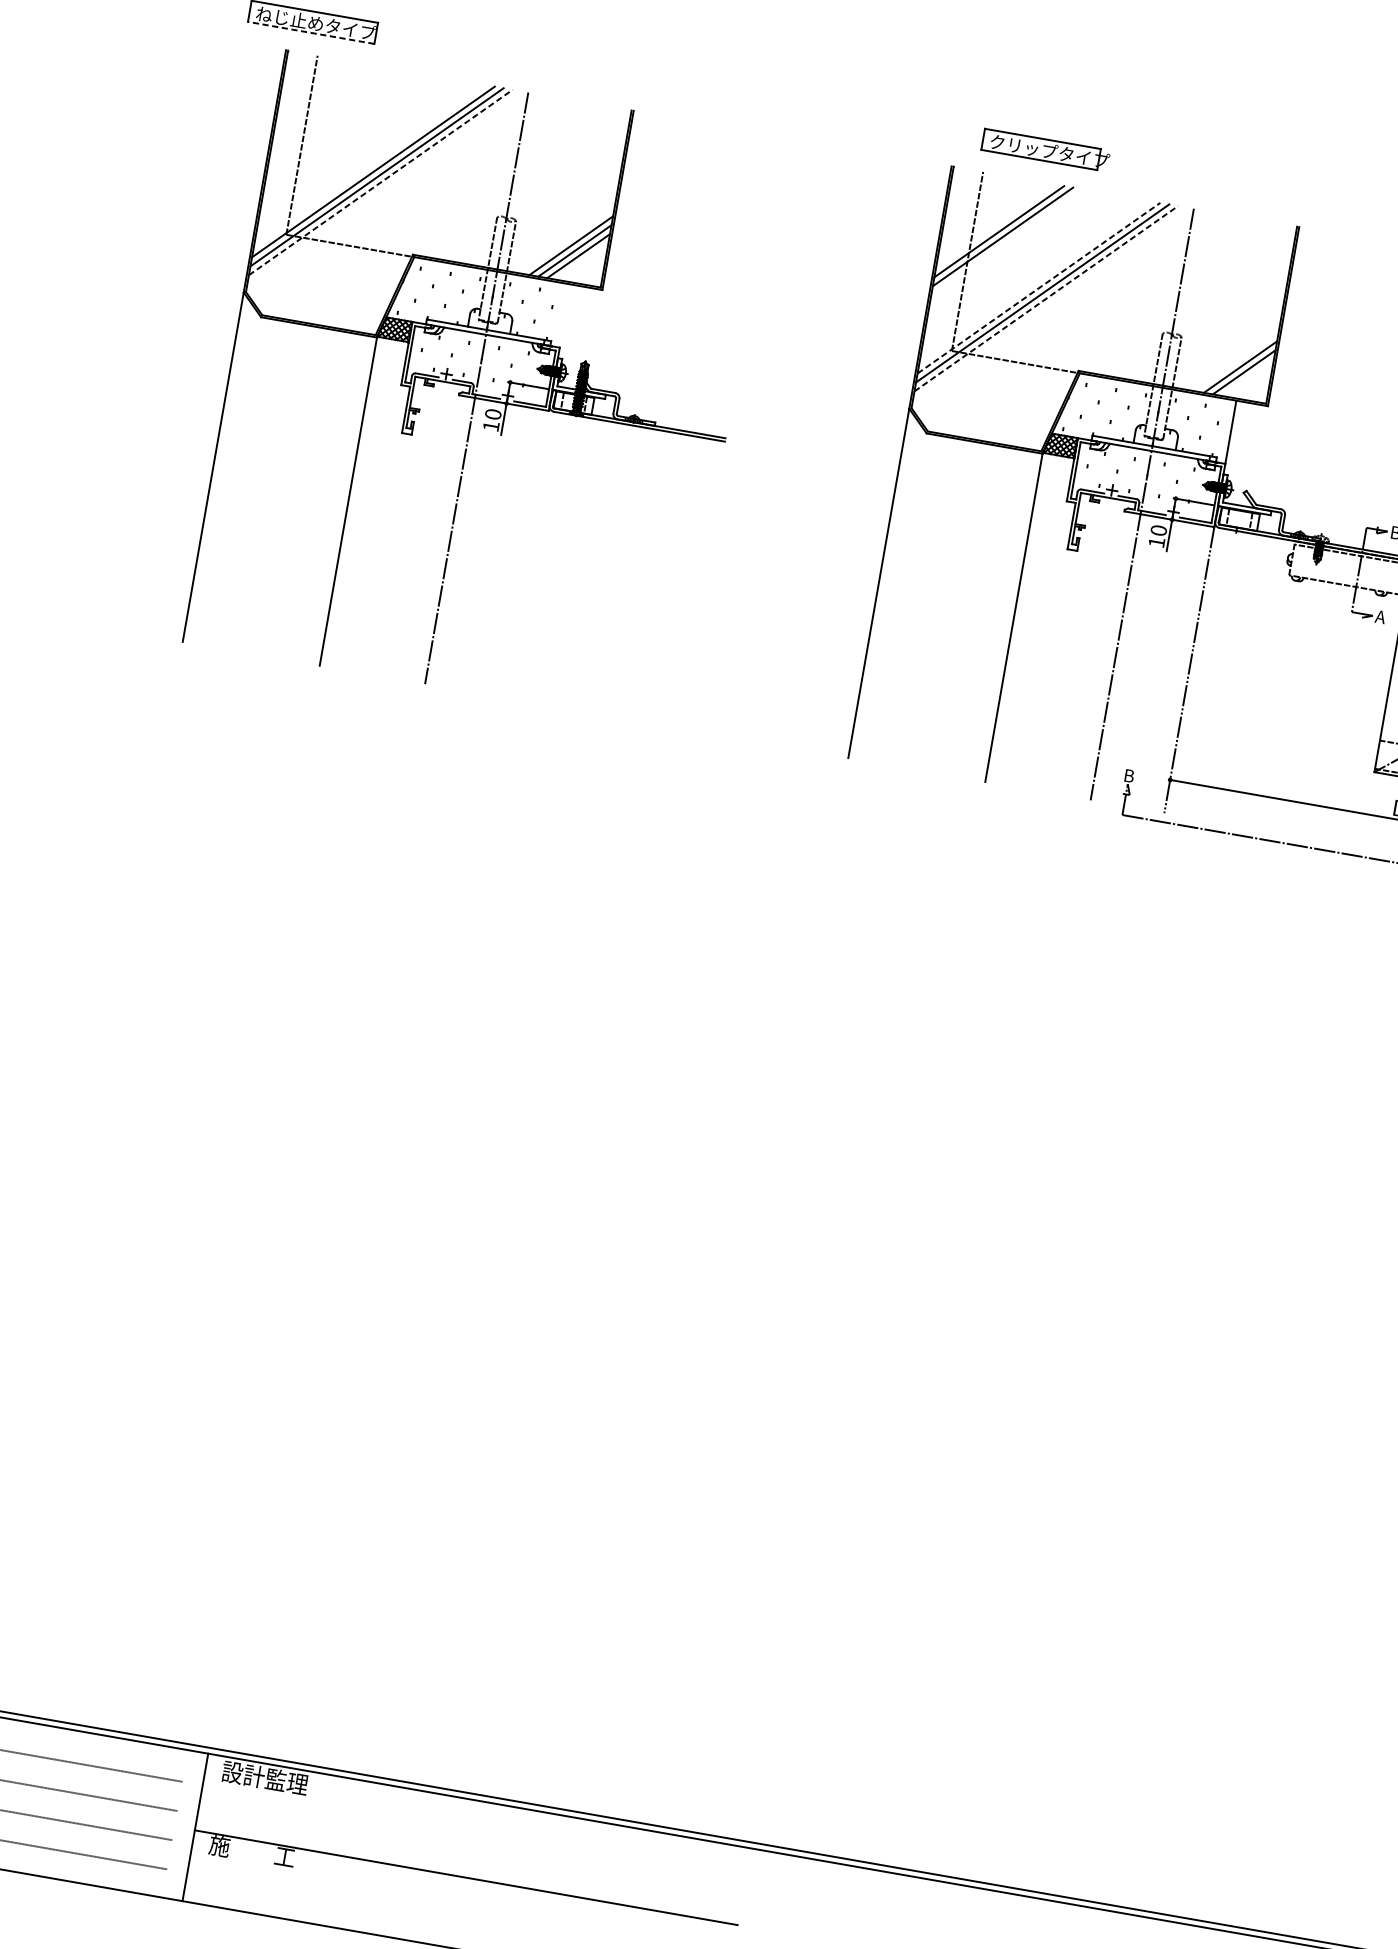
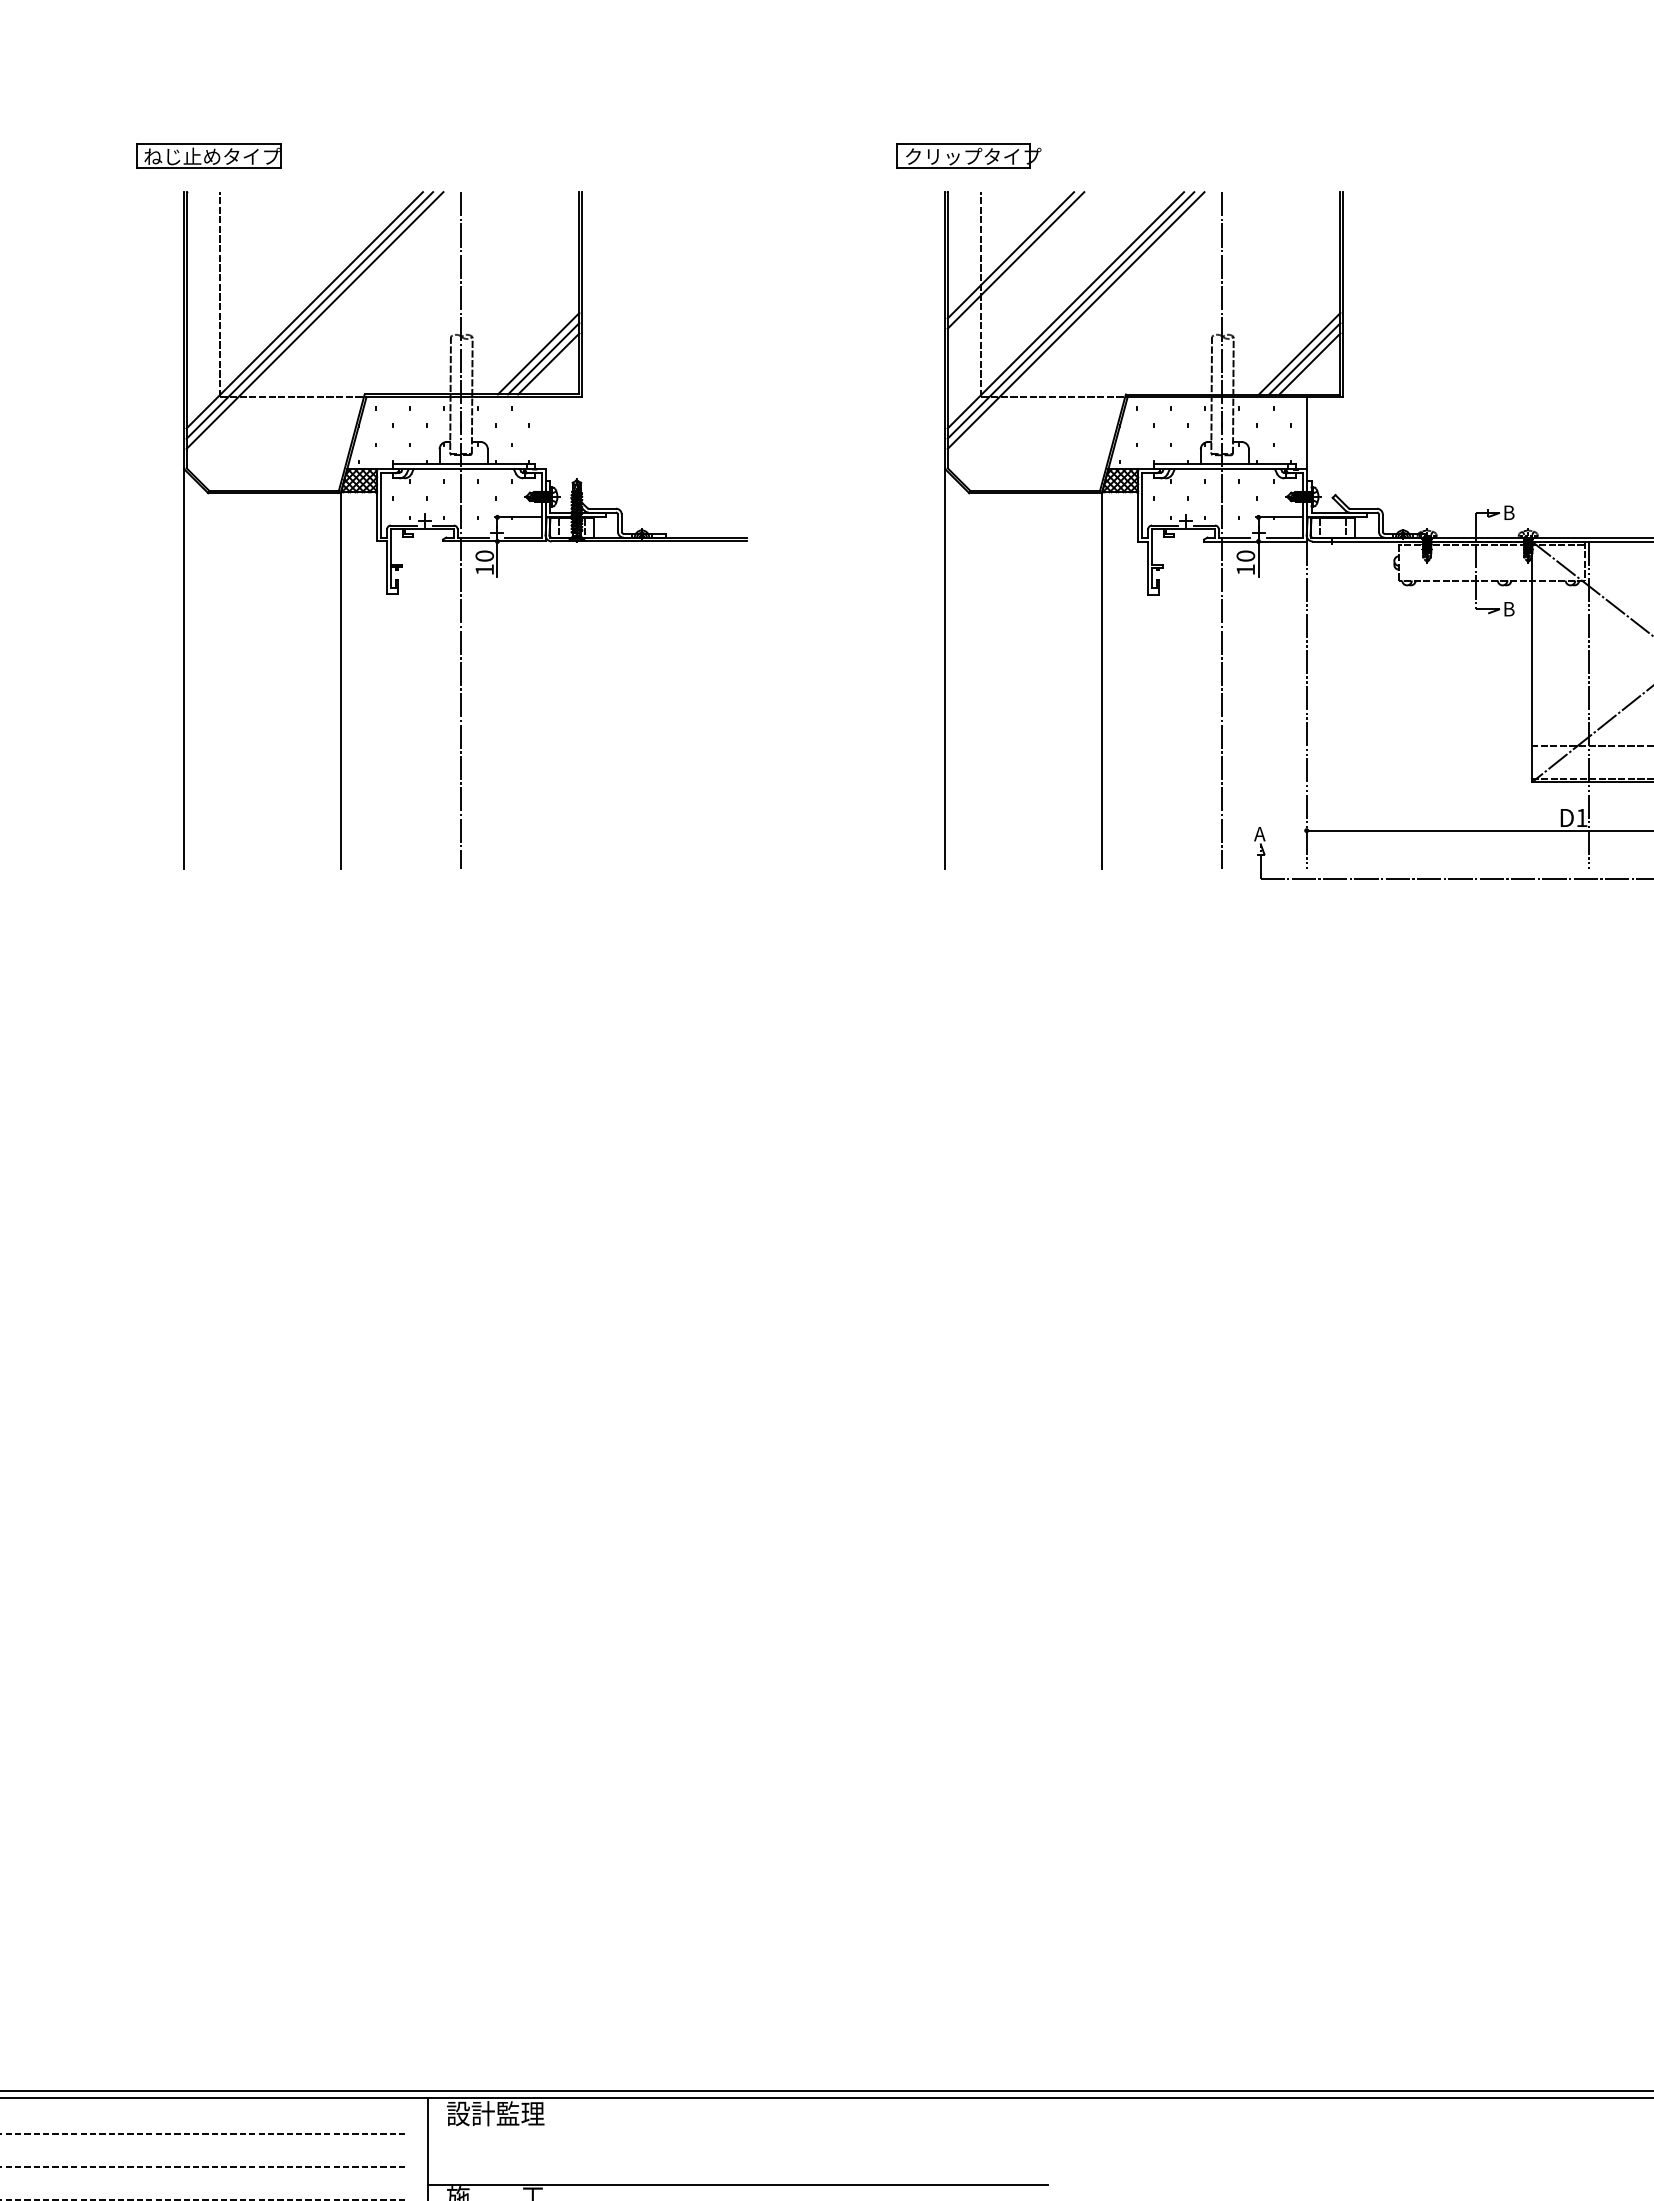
line: (310, 33) -> (208, 168), dashed -> solid
part: (1045, 149) -> (968, 155), moved
line: (381, 182) -> (315, 320), dashed -> solid
line: (1039, 287) -> (1066, 309), dashed -> solid
line: (1046, 298) -> (1076, 320), dashed -> solid
line: (1236, 361) -> (1299, 353), added
text: (1380, 617) -> (1508, 609), A -> B
text: (1128, 776) -> (1259, 834), B -> A

